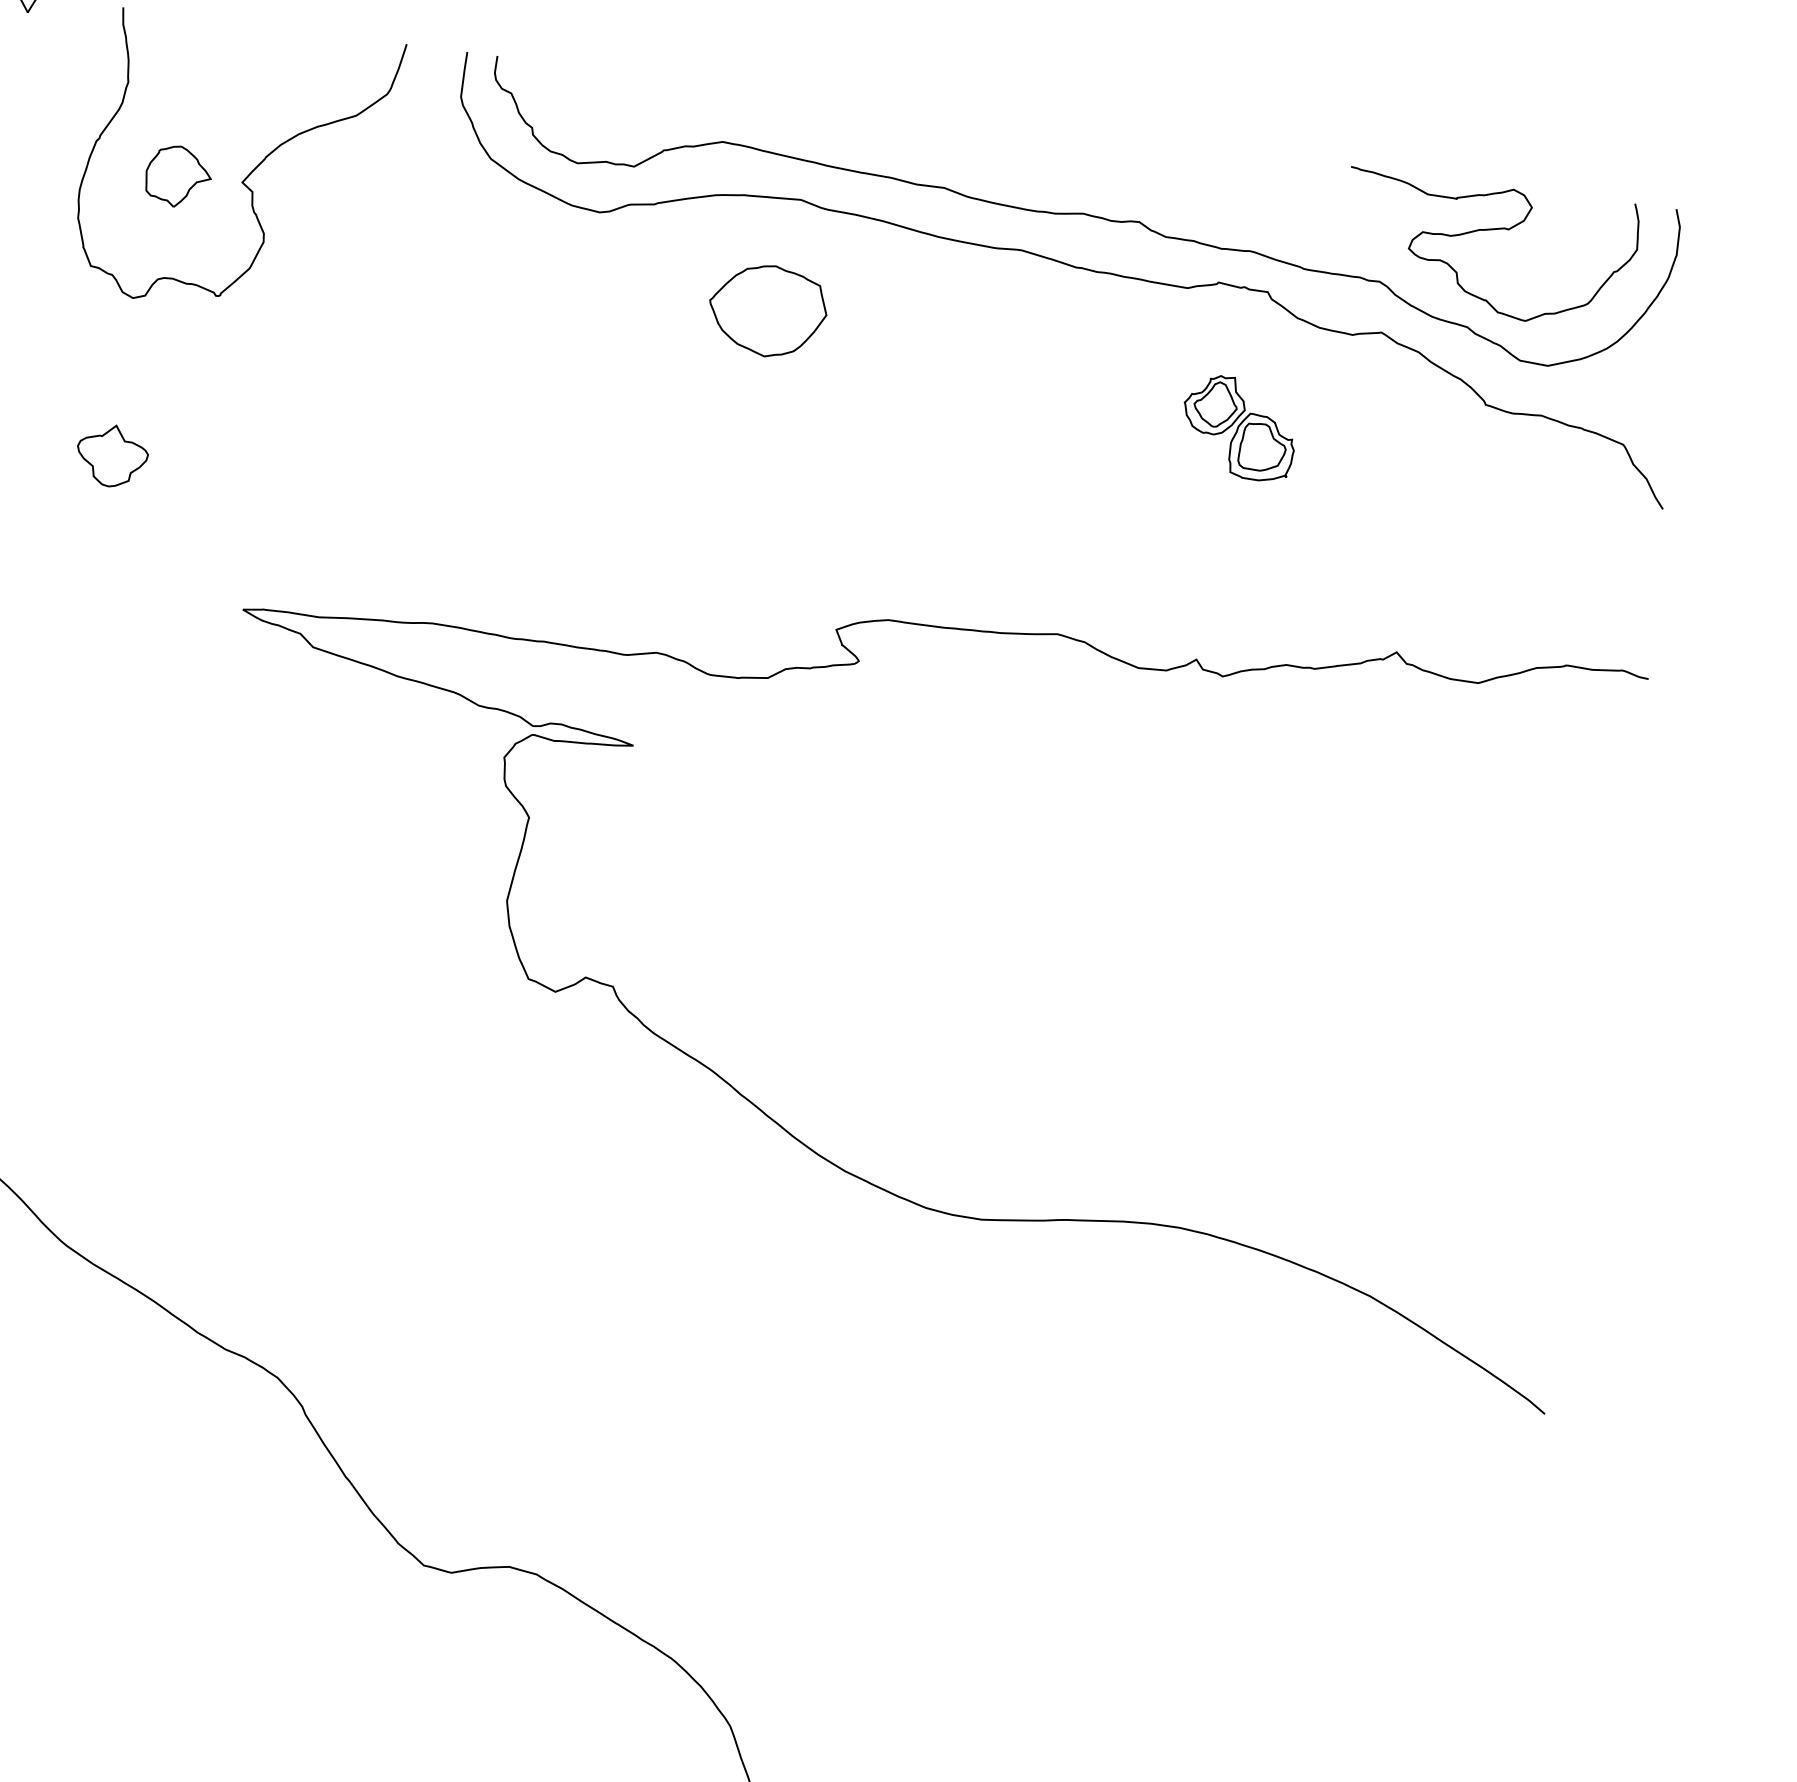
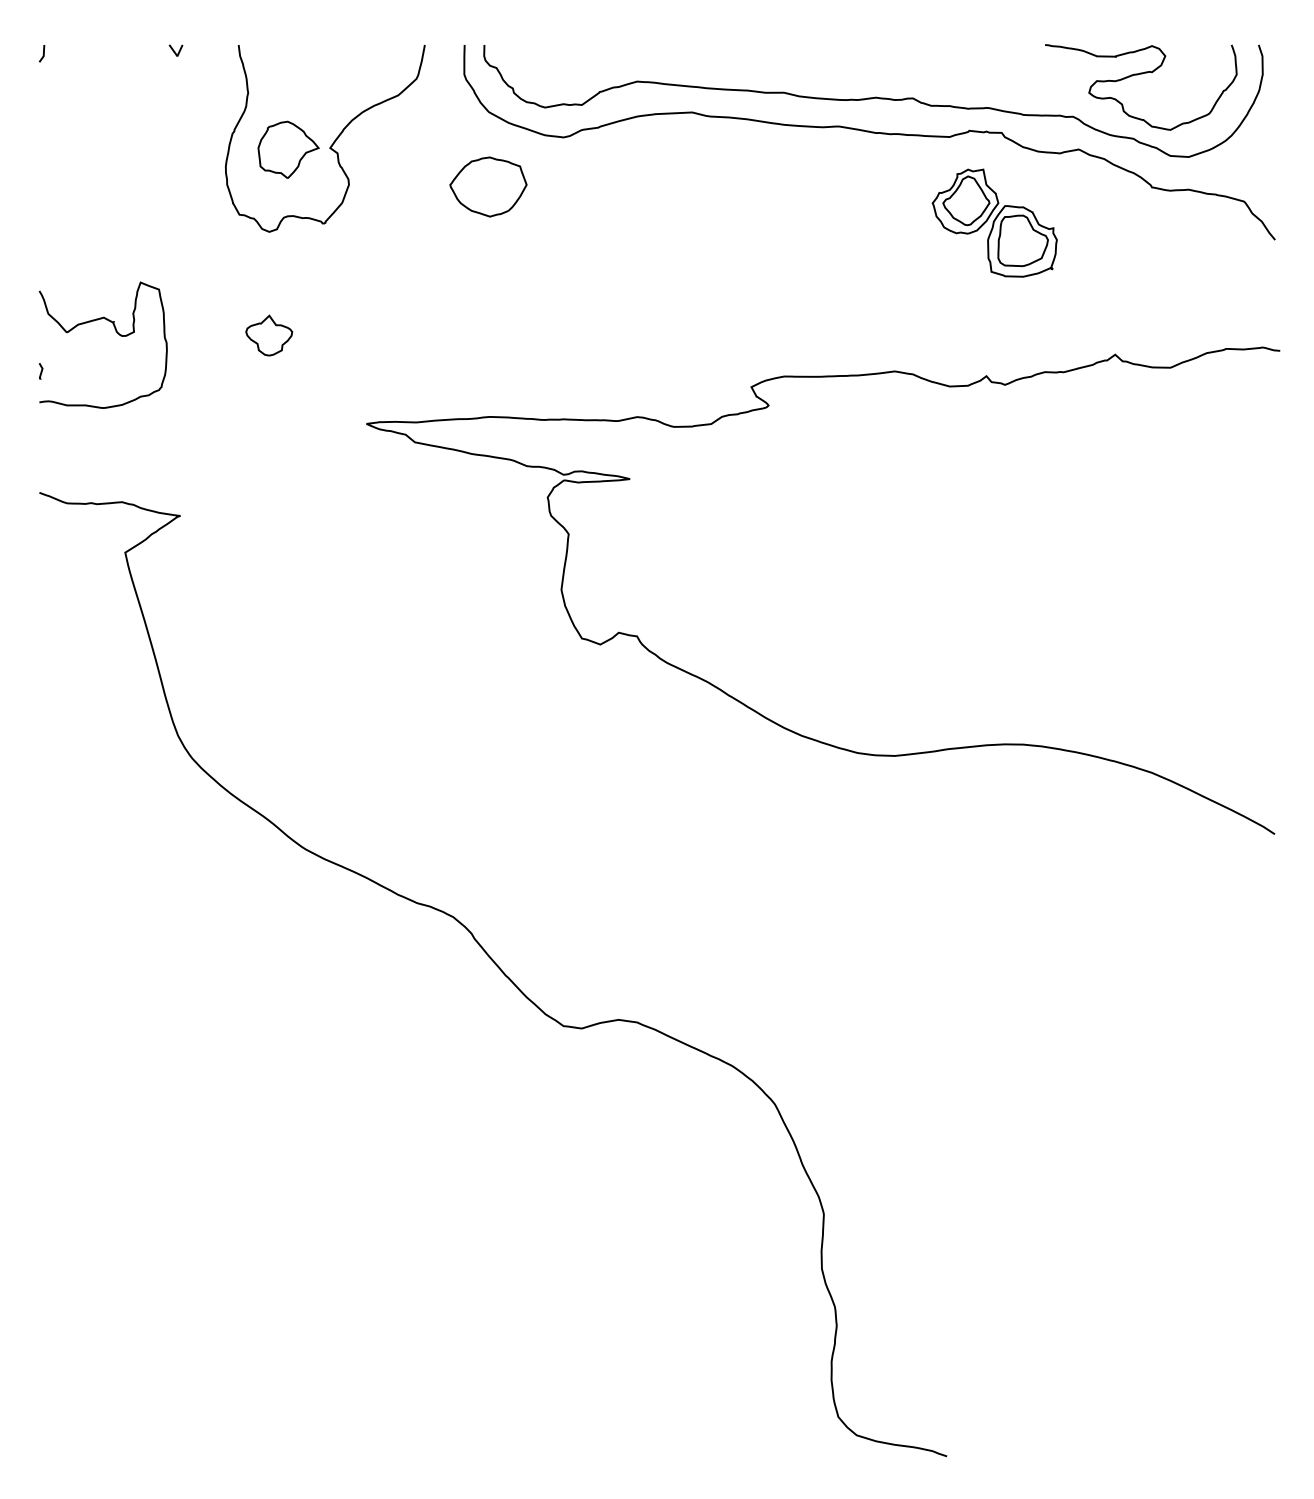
part: (178, 176) -> (288, 149), size x1.43
part: (768, 310) -> (488, 186), moved
part: (1239, 427) -> (994, 222), size x1.67

